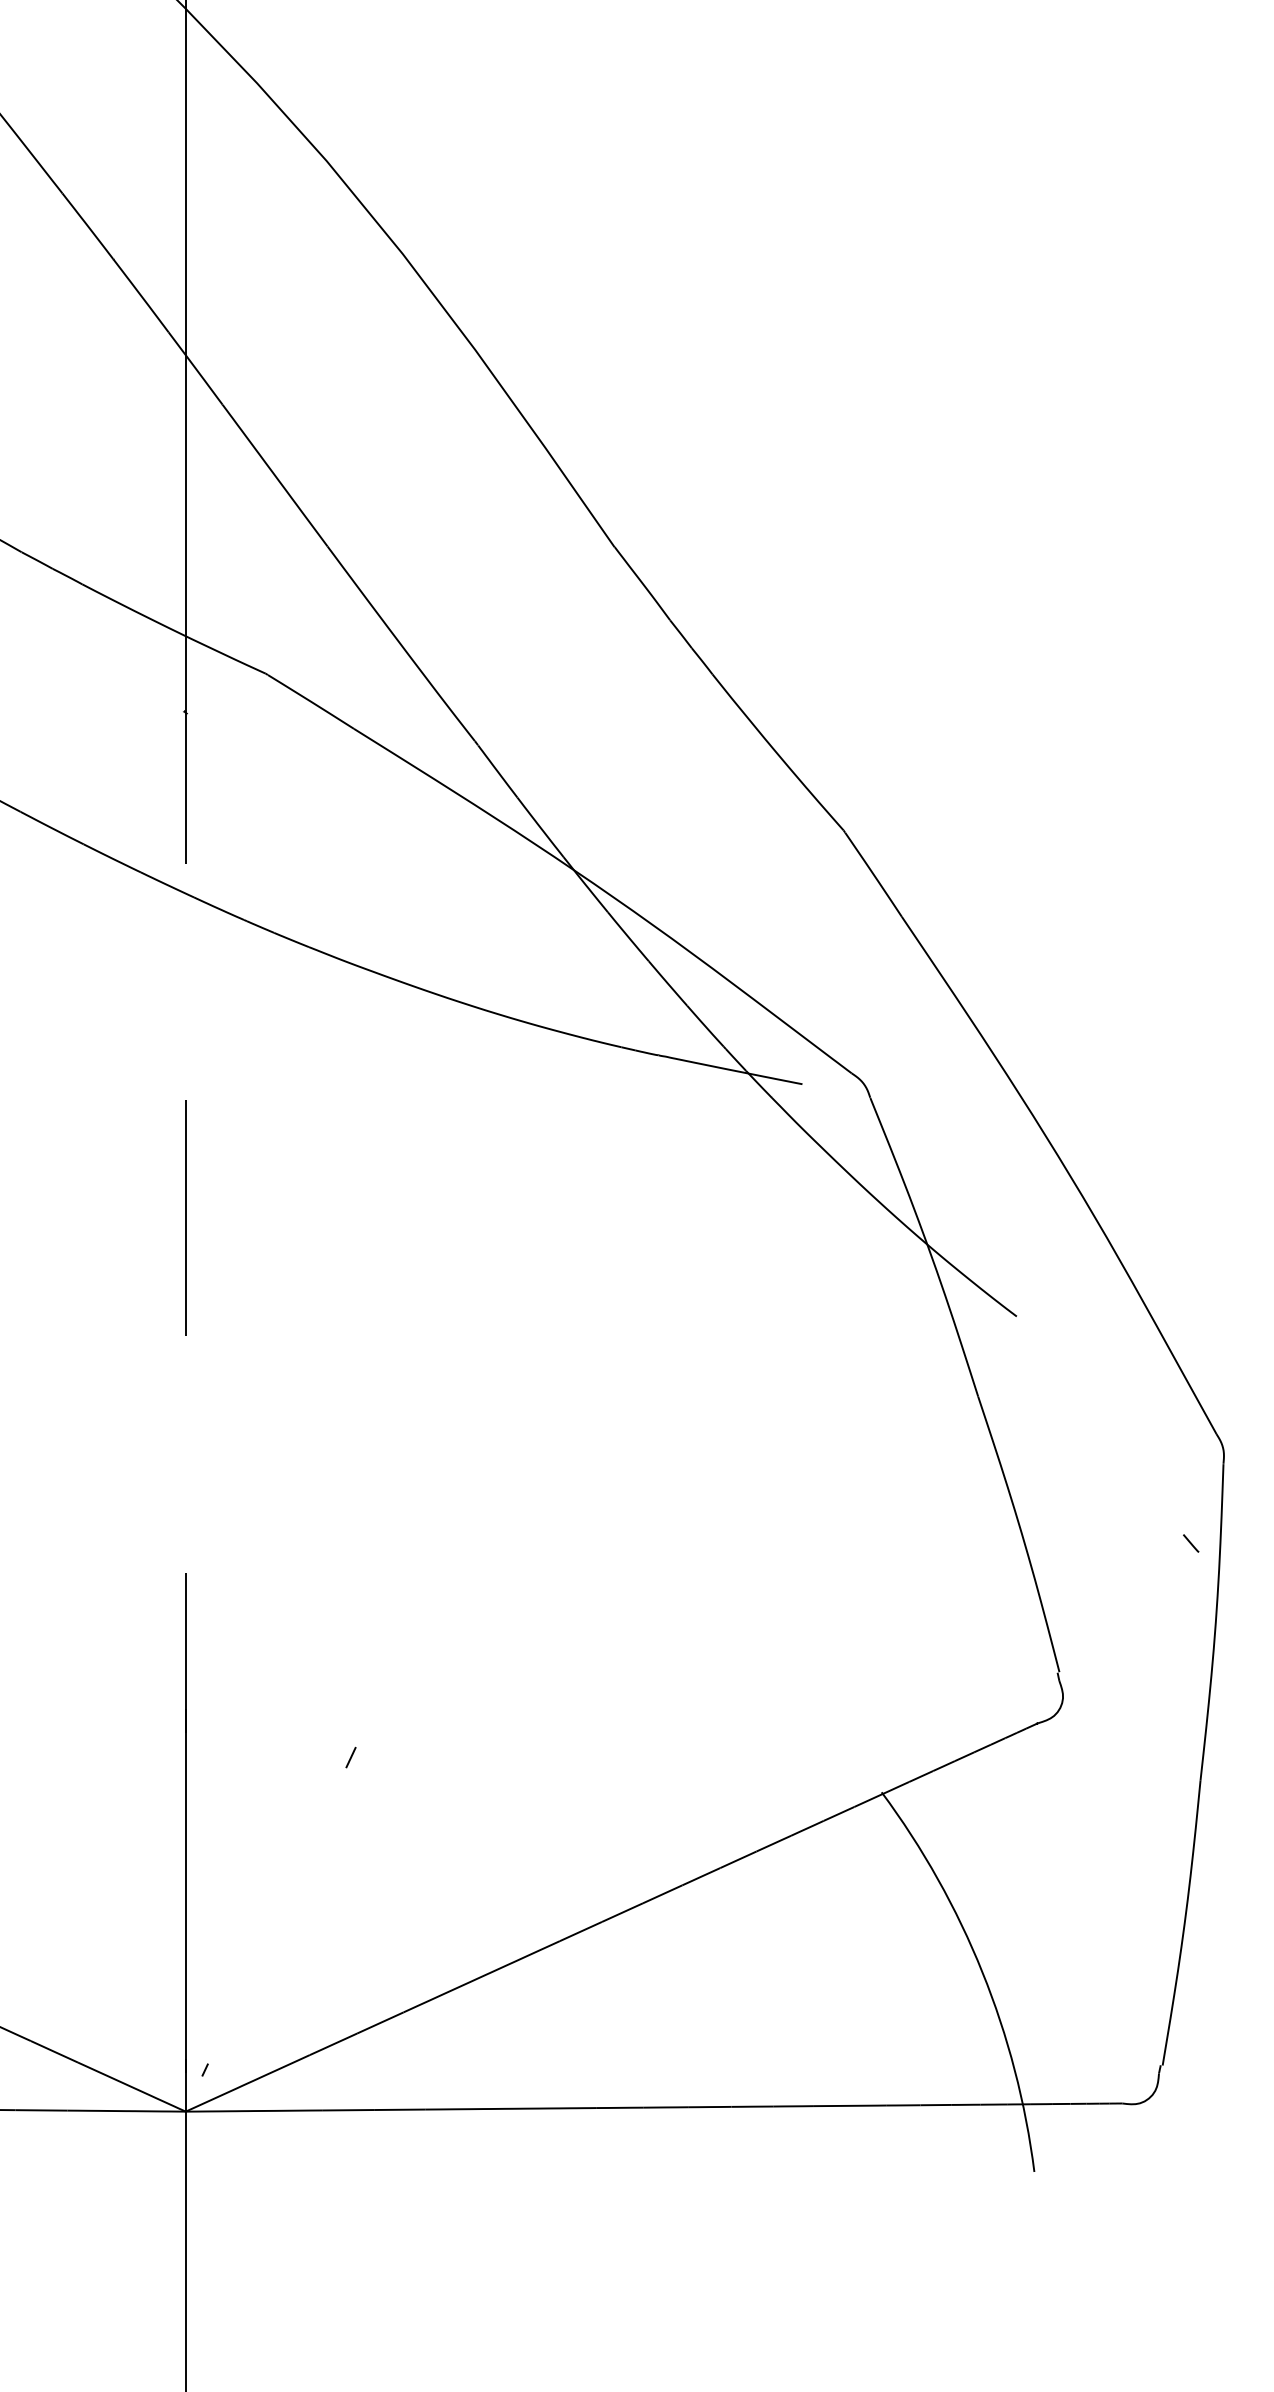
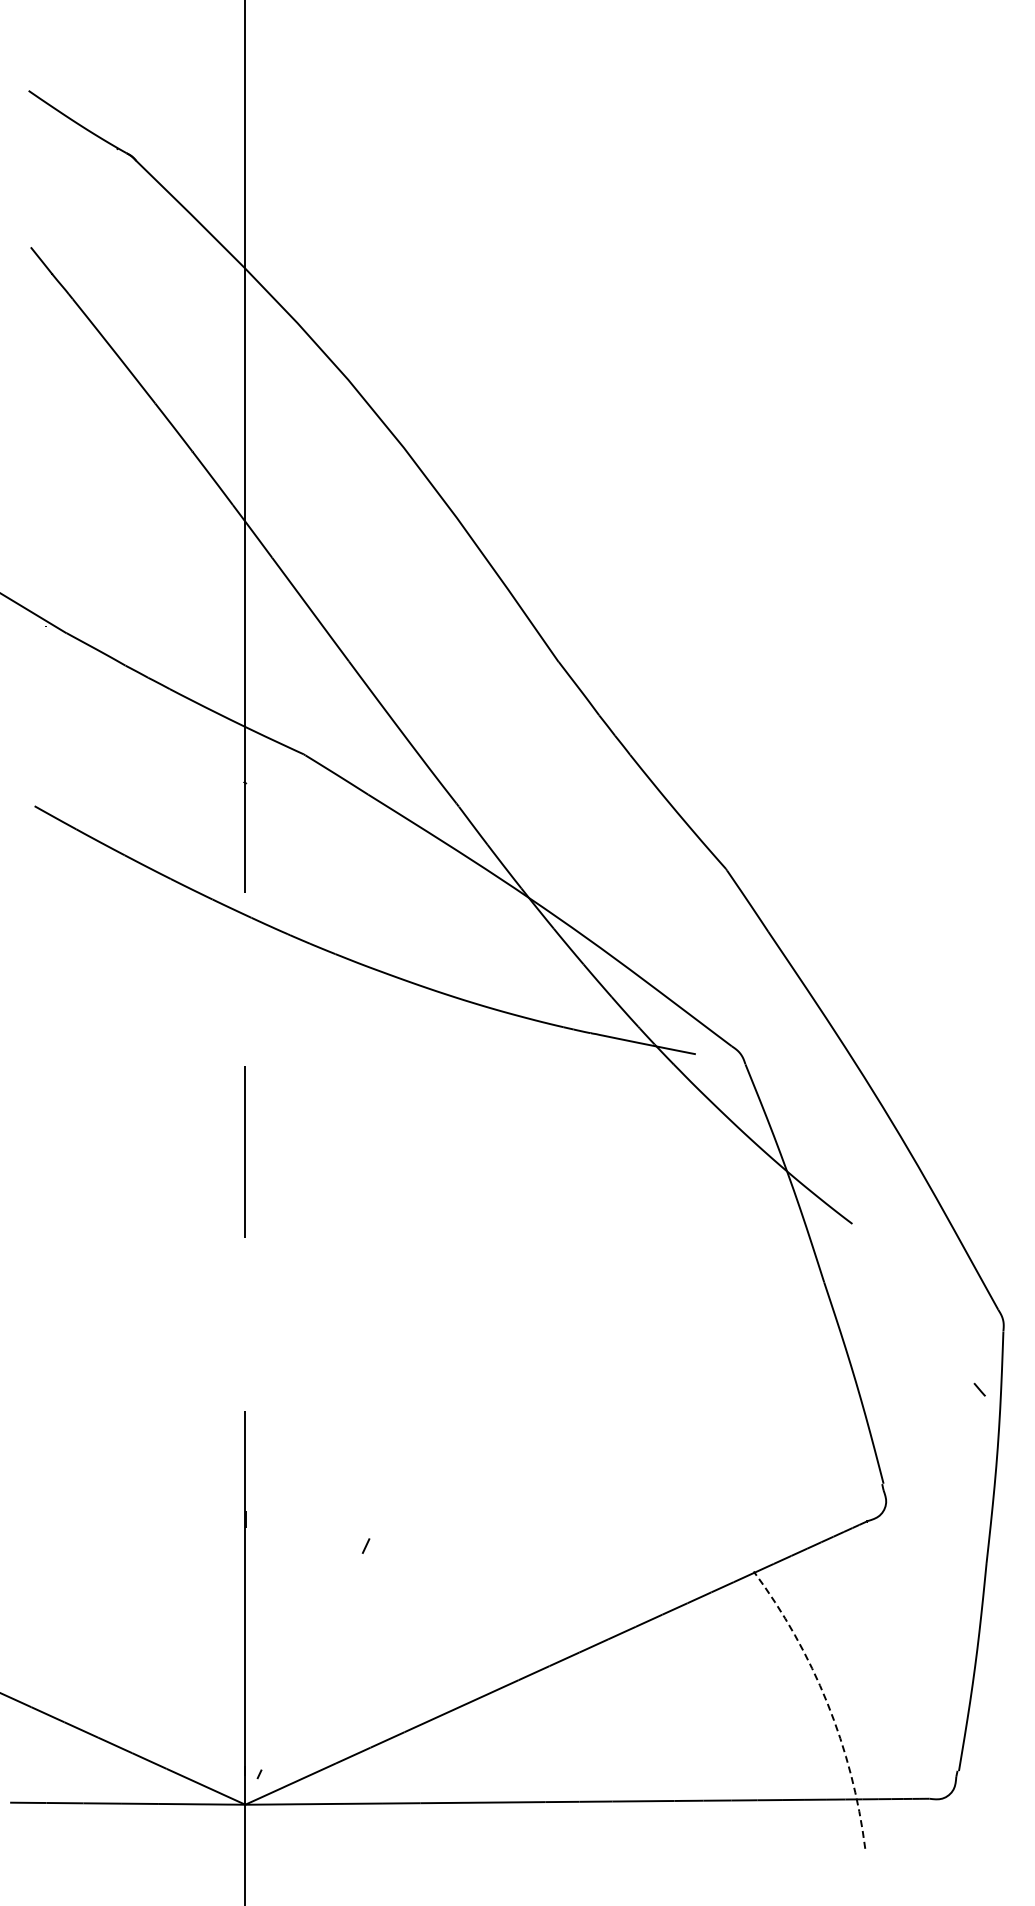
arc: (982, 1971) -> (827, 1702), solid -> dashed

